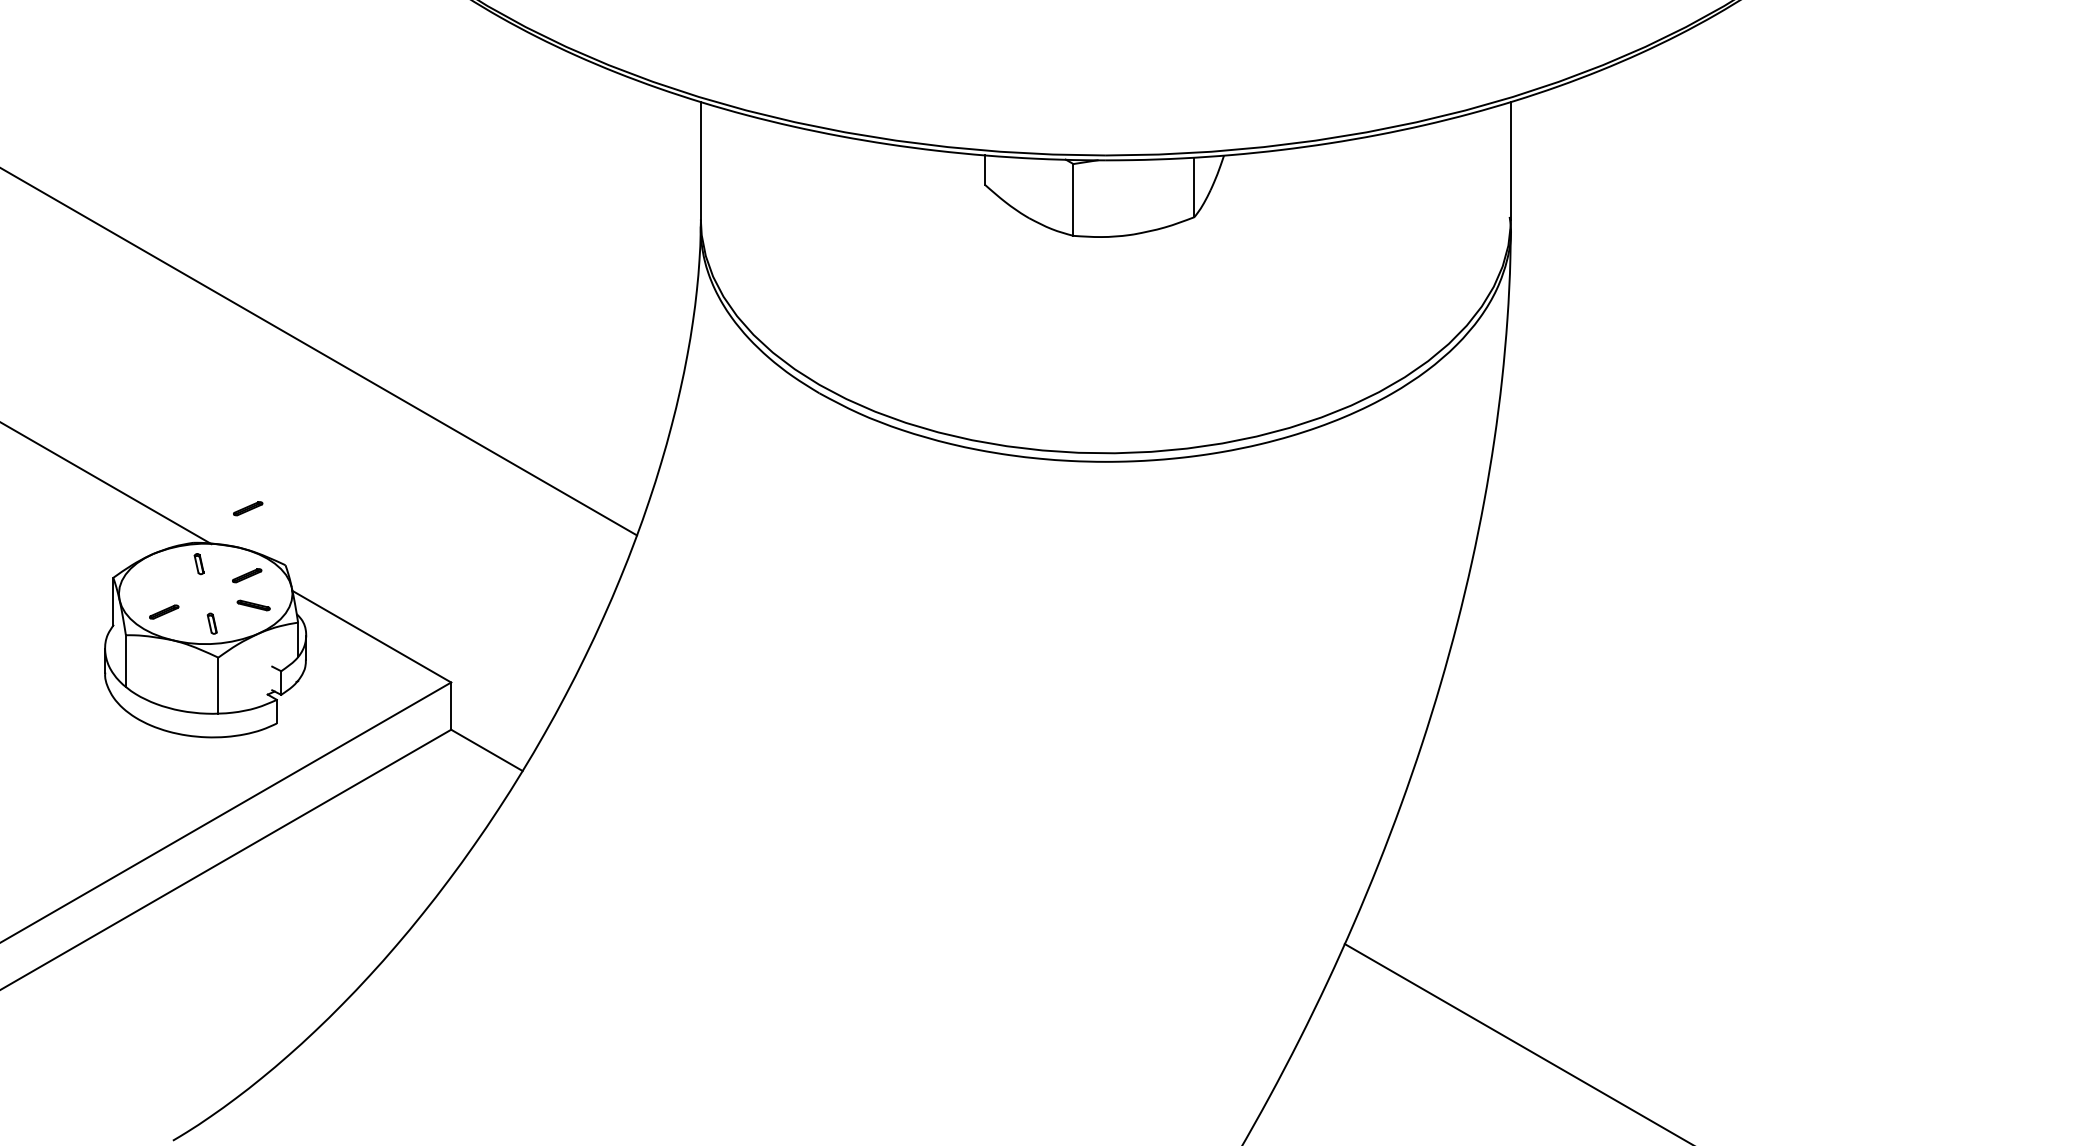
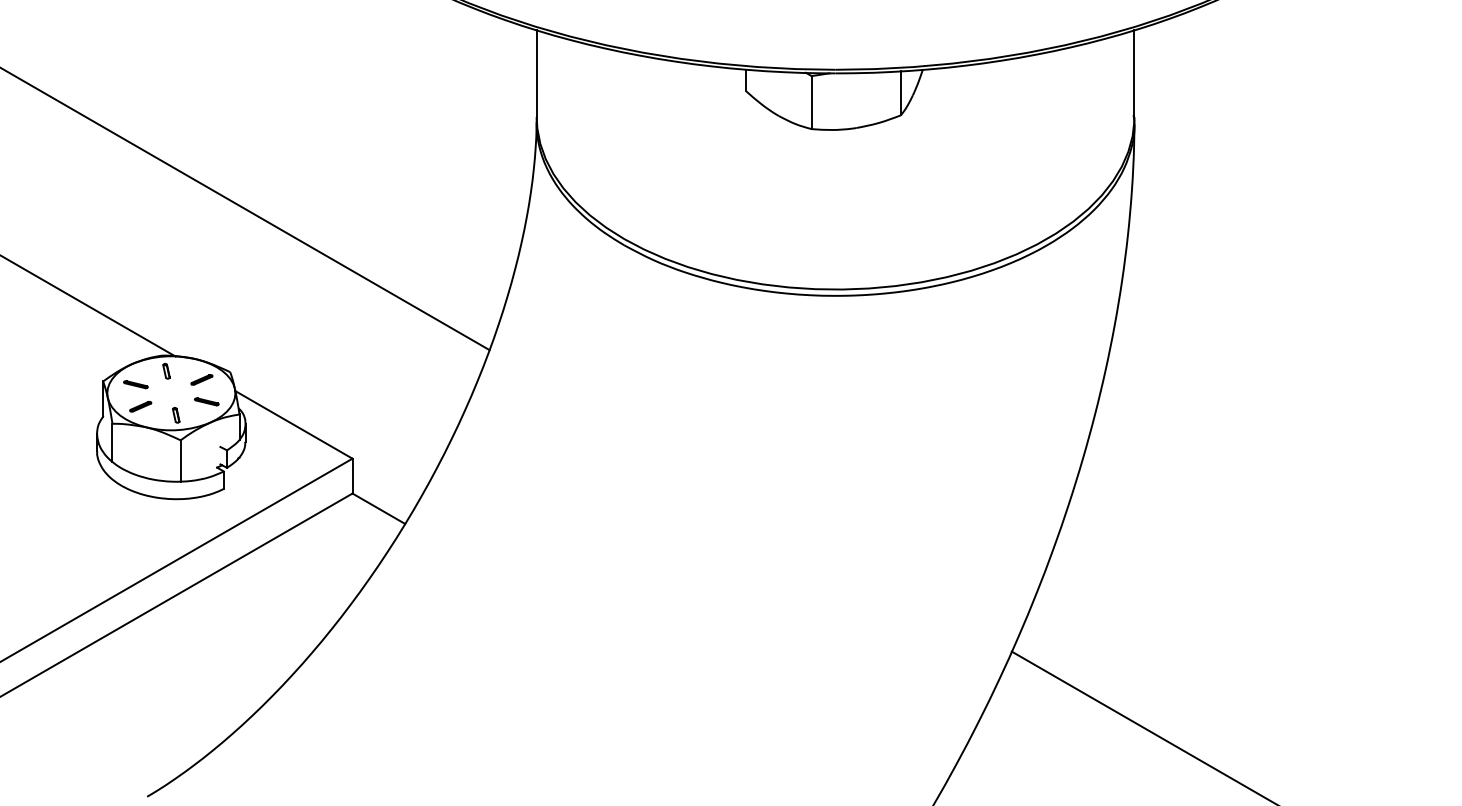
part: (248, 508) -> (202, 330), removed
part: (157, 581) -> (135, 384), added

